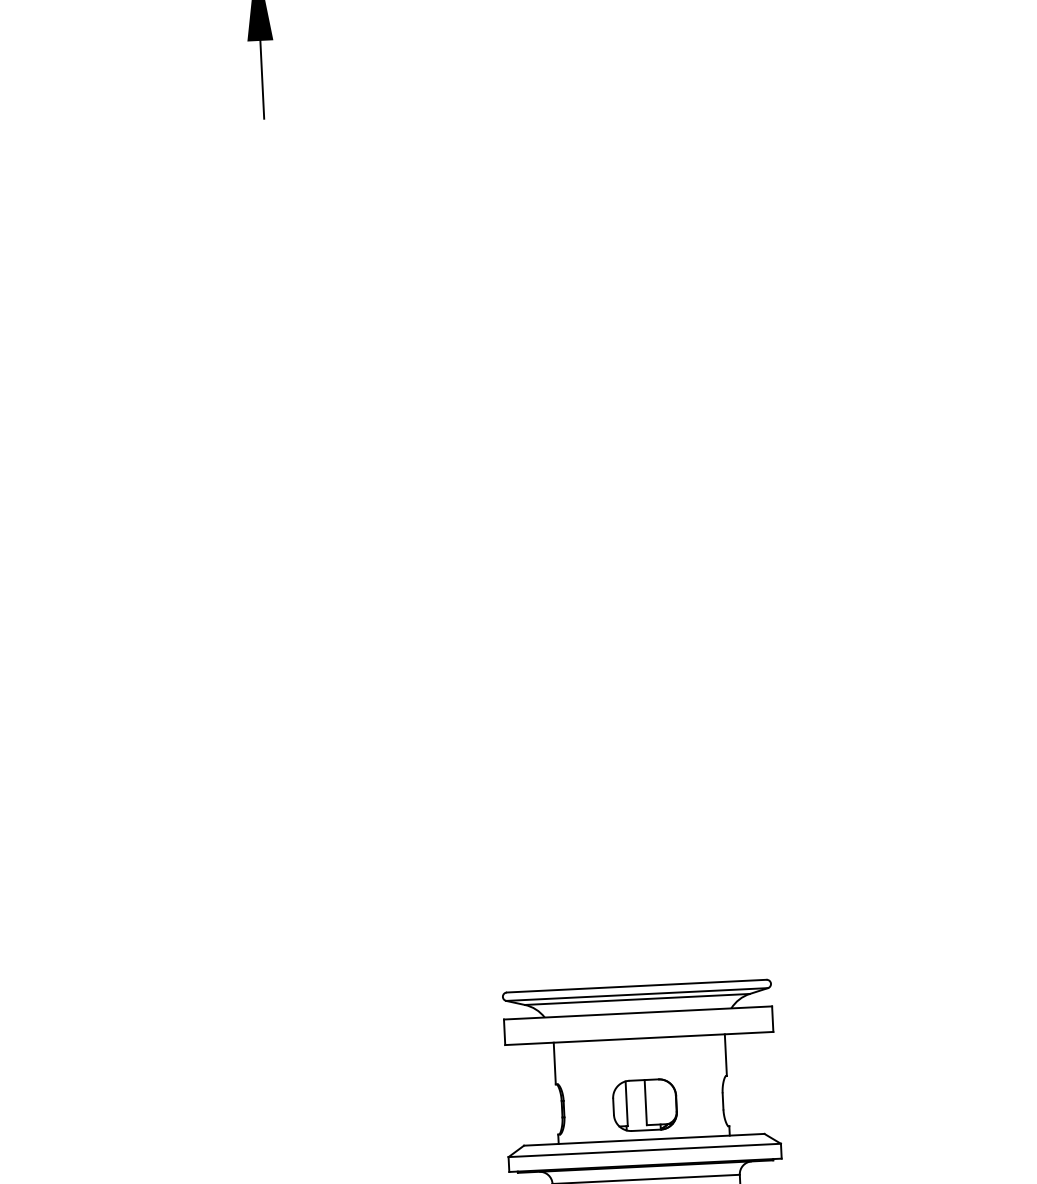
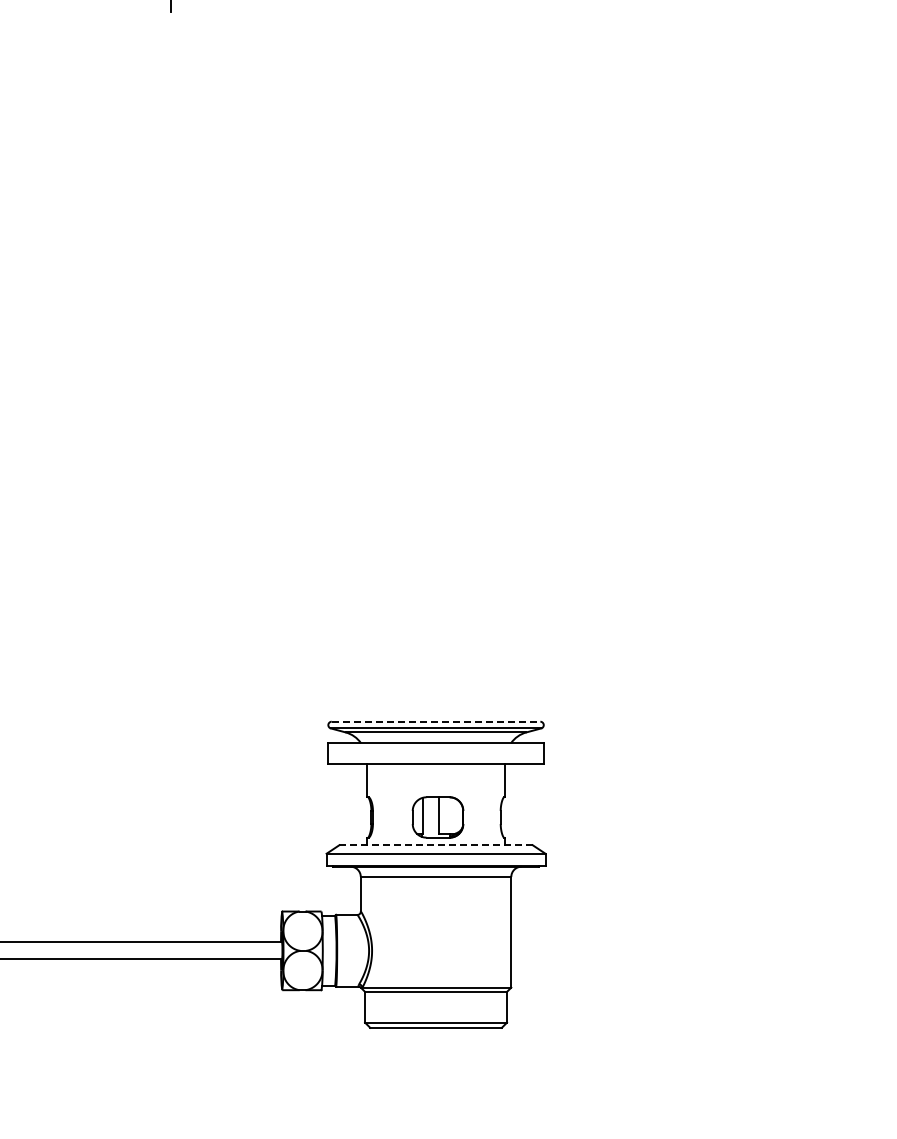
line: (637, 985) -> (436, 721), solid -> dashed
line: (644, 1140) -> (436, 845), solid -> dashed

